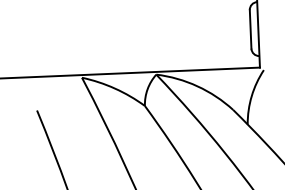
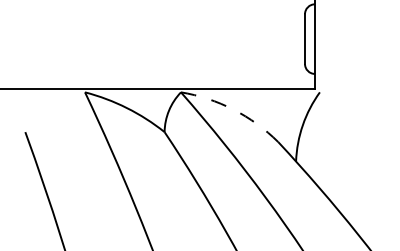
arc: (197, 86) -> (233, 109), solid -> dashed

